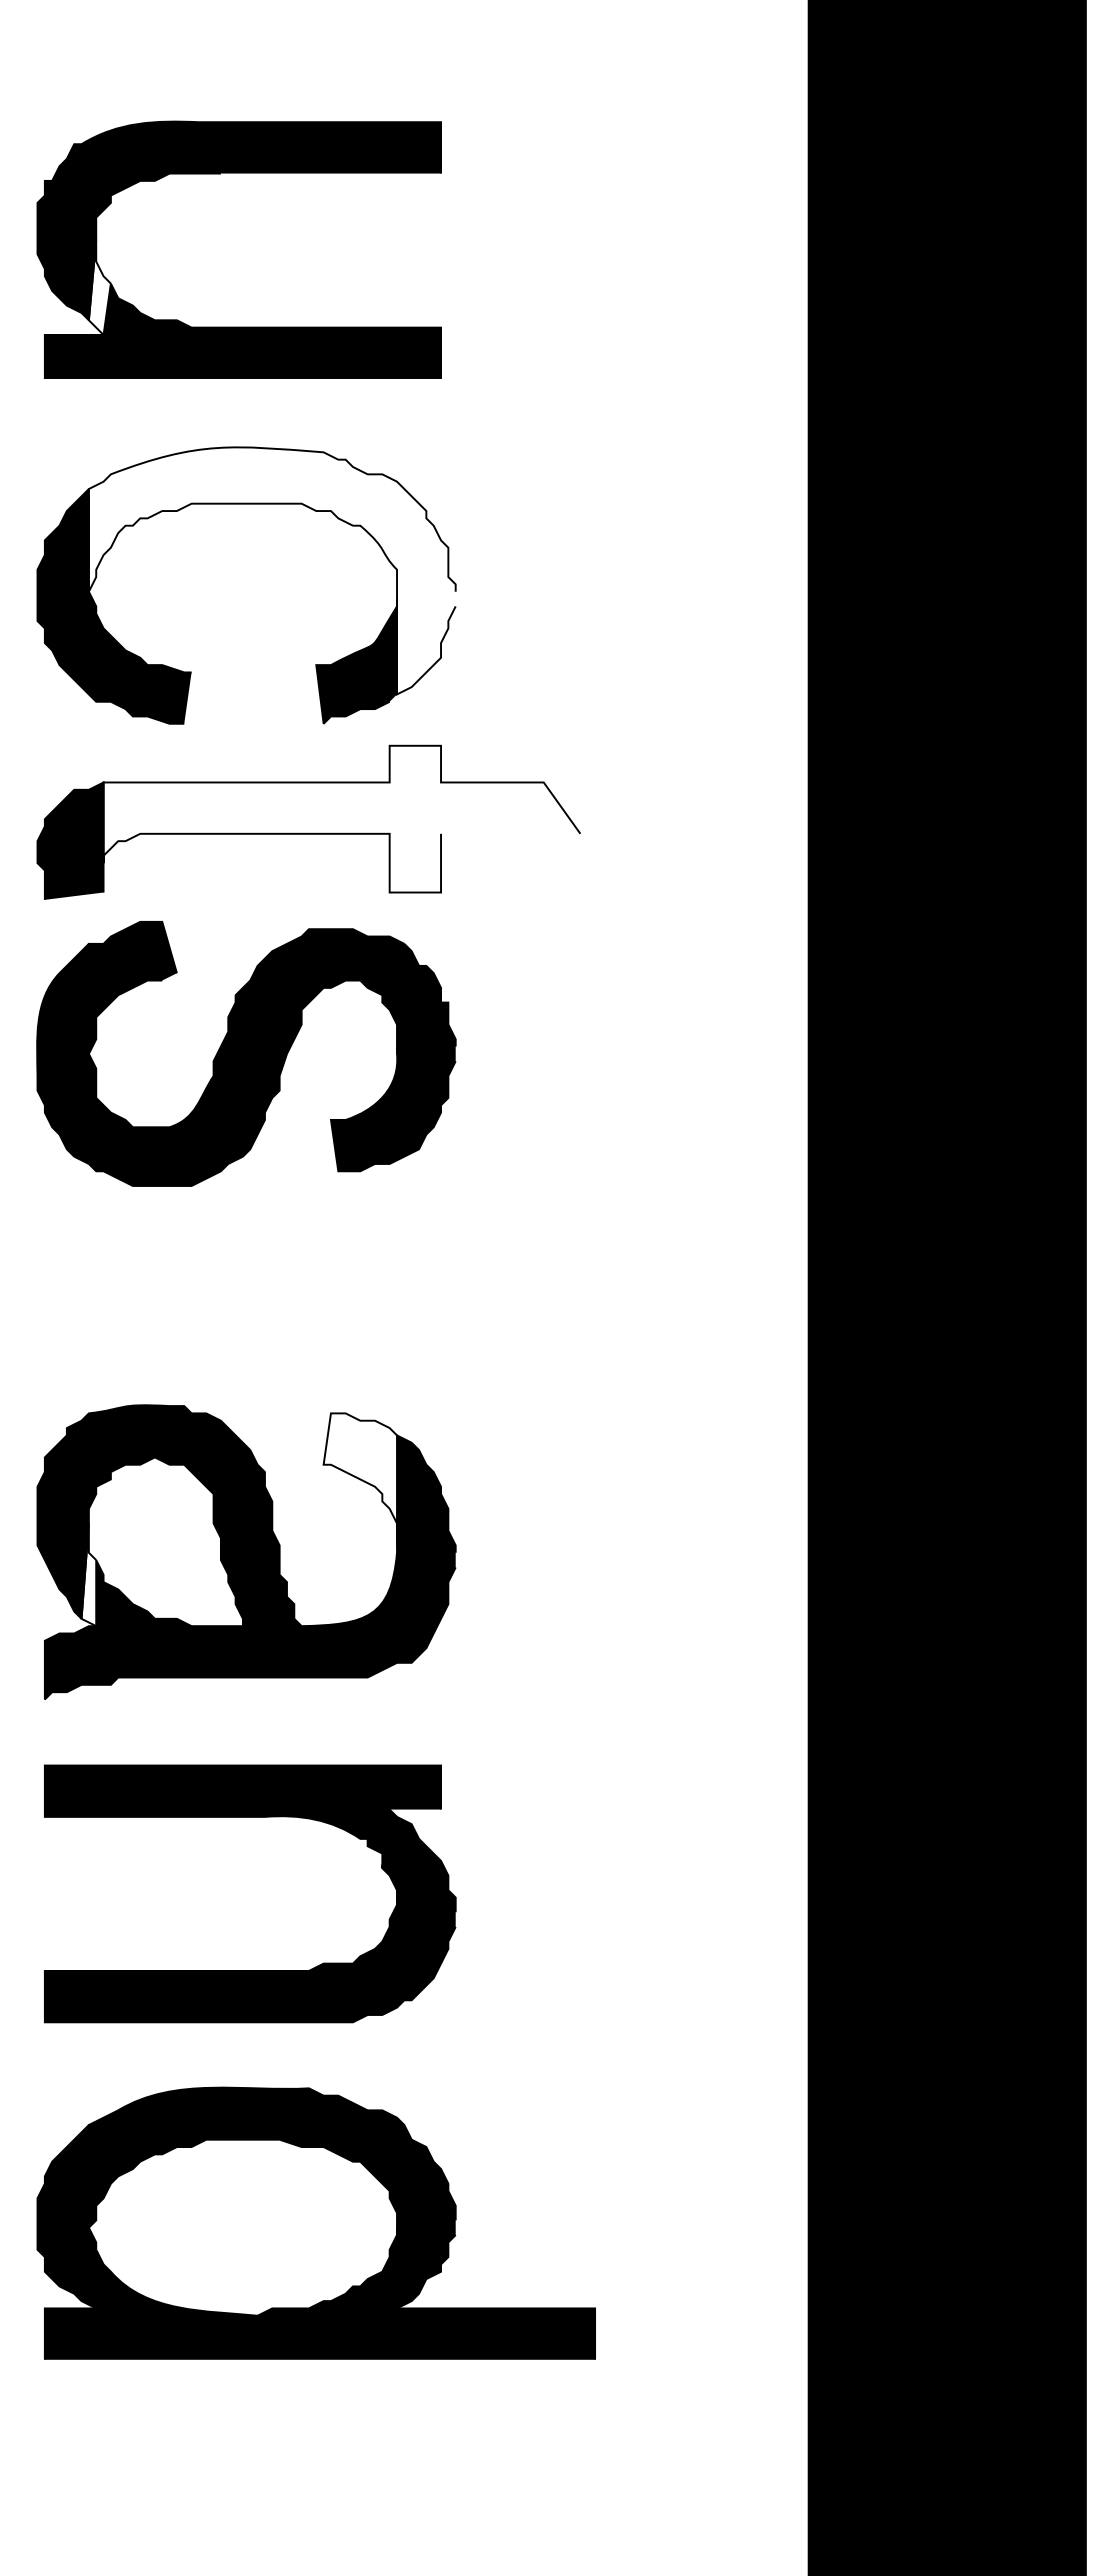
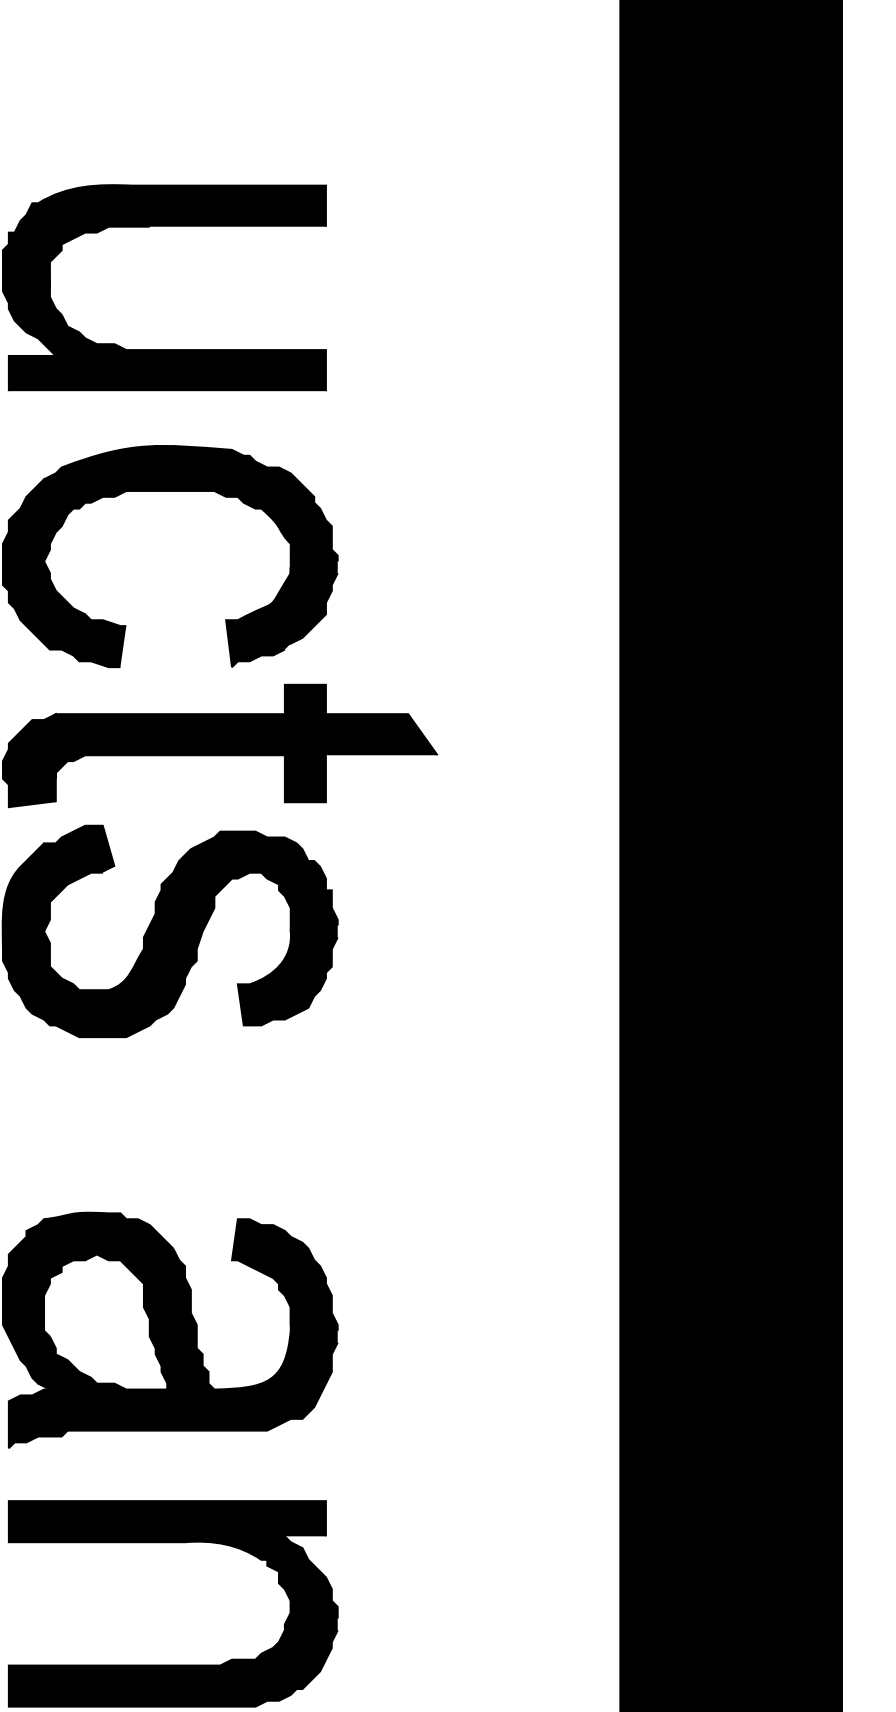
fill: (99, 286) -> (52, 317), added
fill: (271, 570) -> (190, 544), added
fill: (341, 818) -> (246, 743), added
fill: (360, 1479) -> (261, 1272), added
fill: (88, 1574) -> (43, 1348), added

